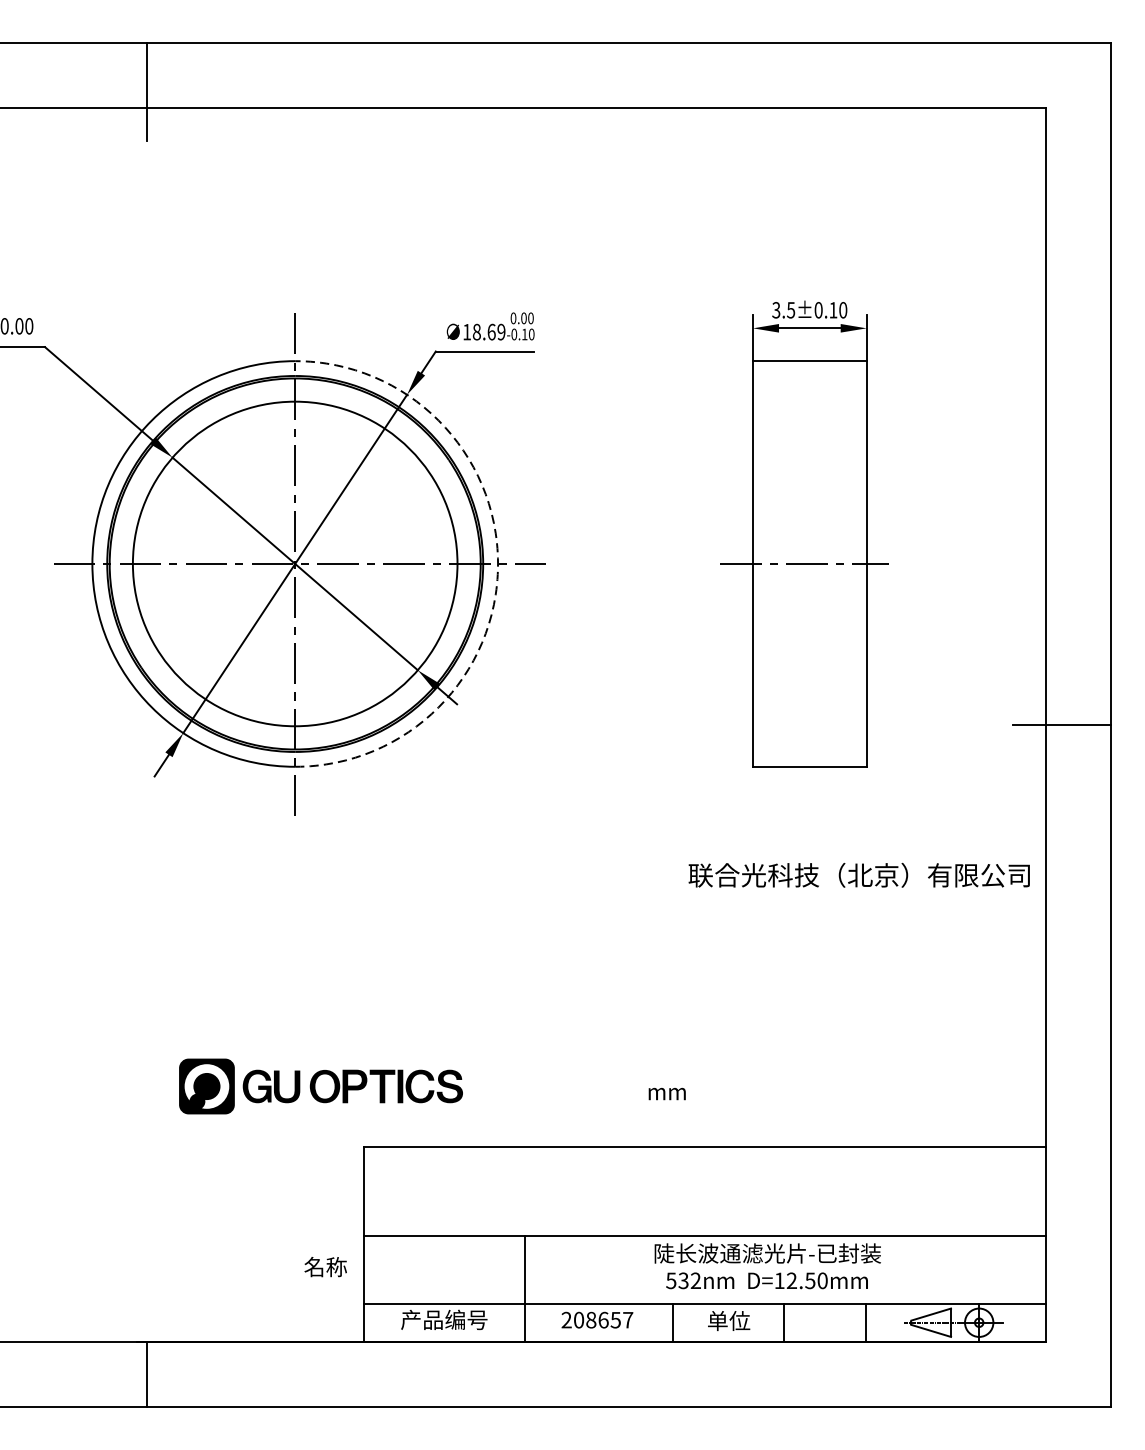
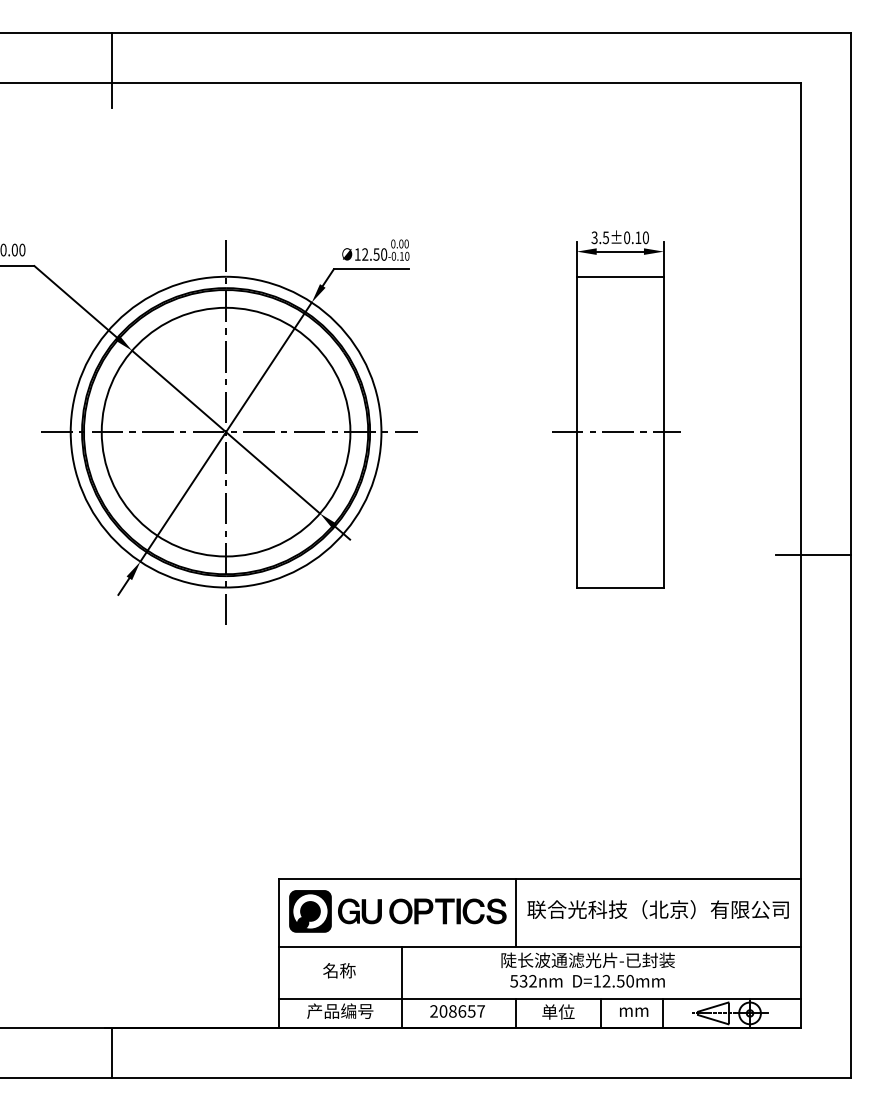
text: (488, 332) -> (374, 254), 18.69 -> 12.50
arc: (498, 564) -> (381, 432), dashed -> solid
text: (858, 875) -> (657, 909), moved
part: (320, 1086) -> (397, 911), moved
text: (667, 1093) -> (634, 1011), moved
line: (673, 1191) -> (515, 912), added
text: (325, 1266) -> (339, 970), moved

